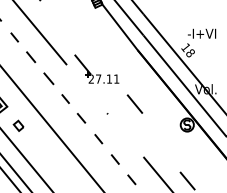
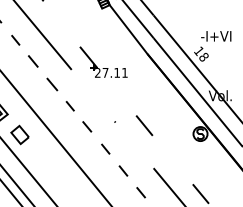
part: (96, 75) -> (103, 68), moved
line: (134, 103) -> (144, 125), moved
part: (18, 125) -> (19, 134), size x1.67

